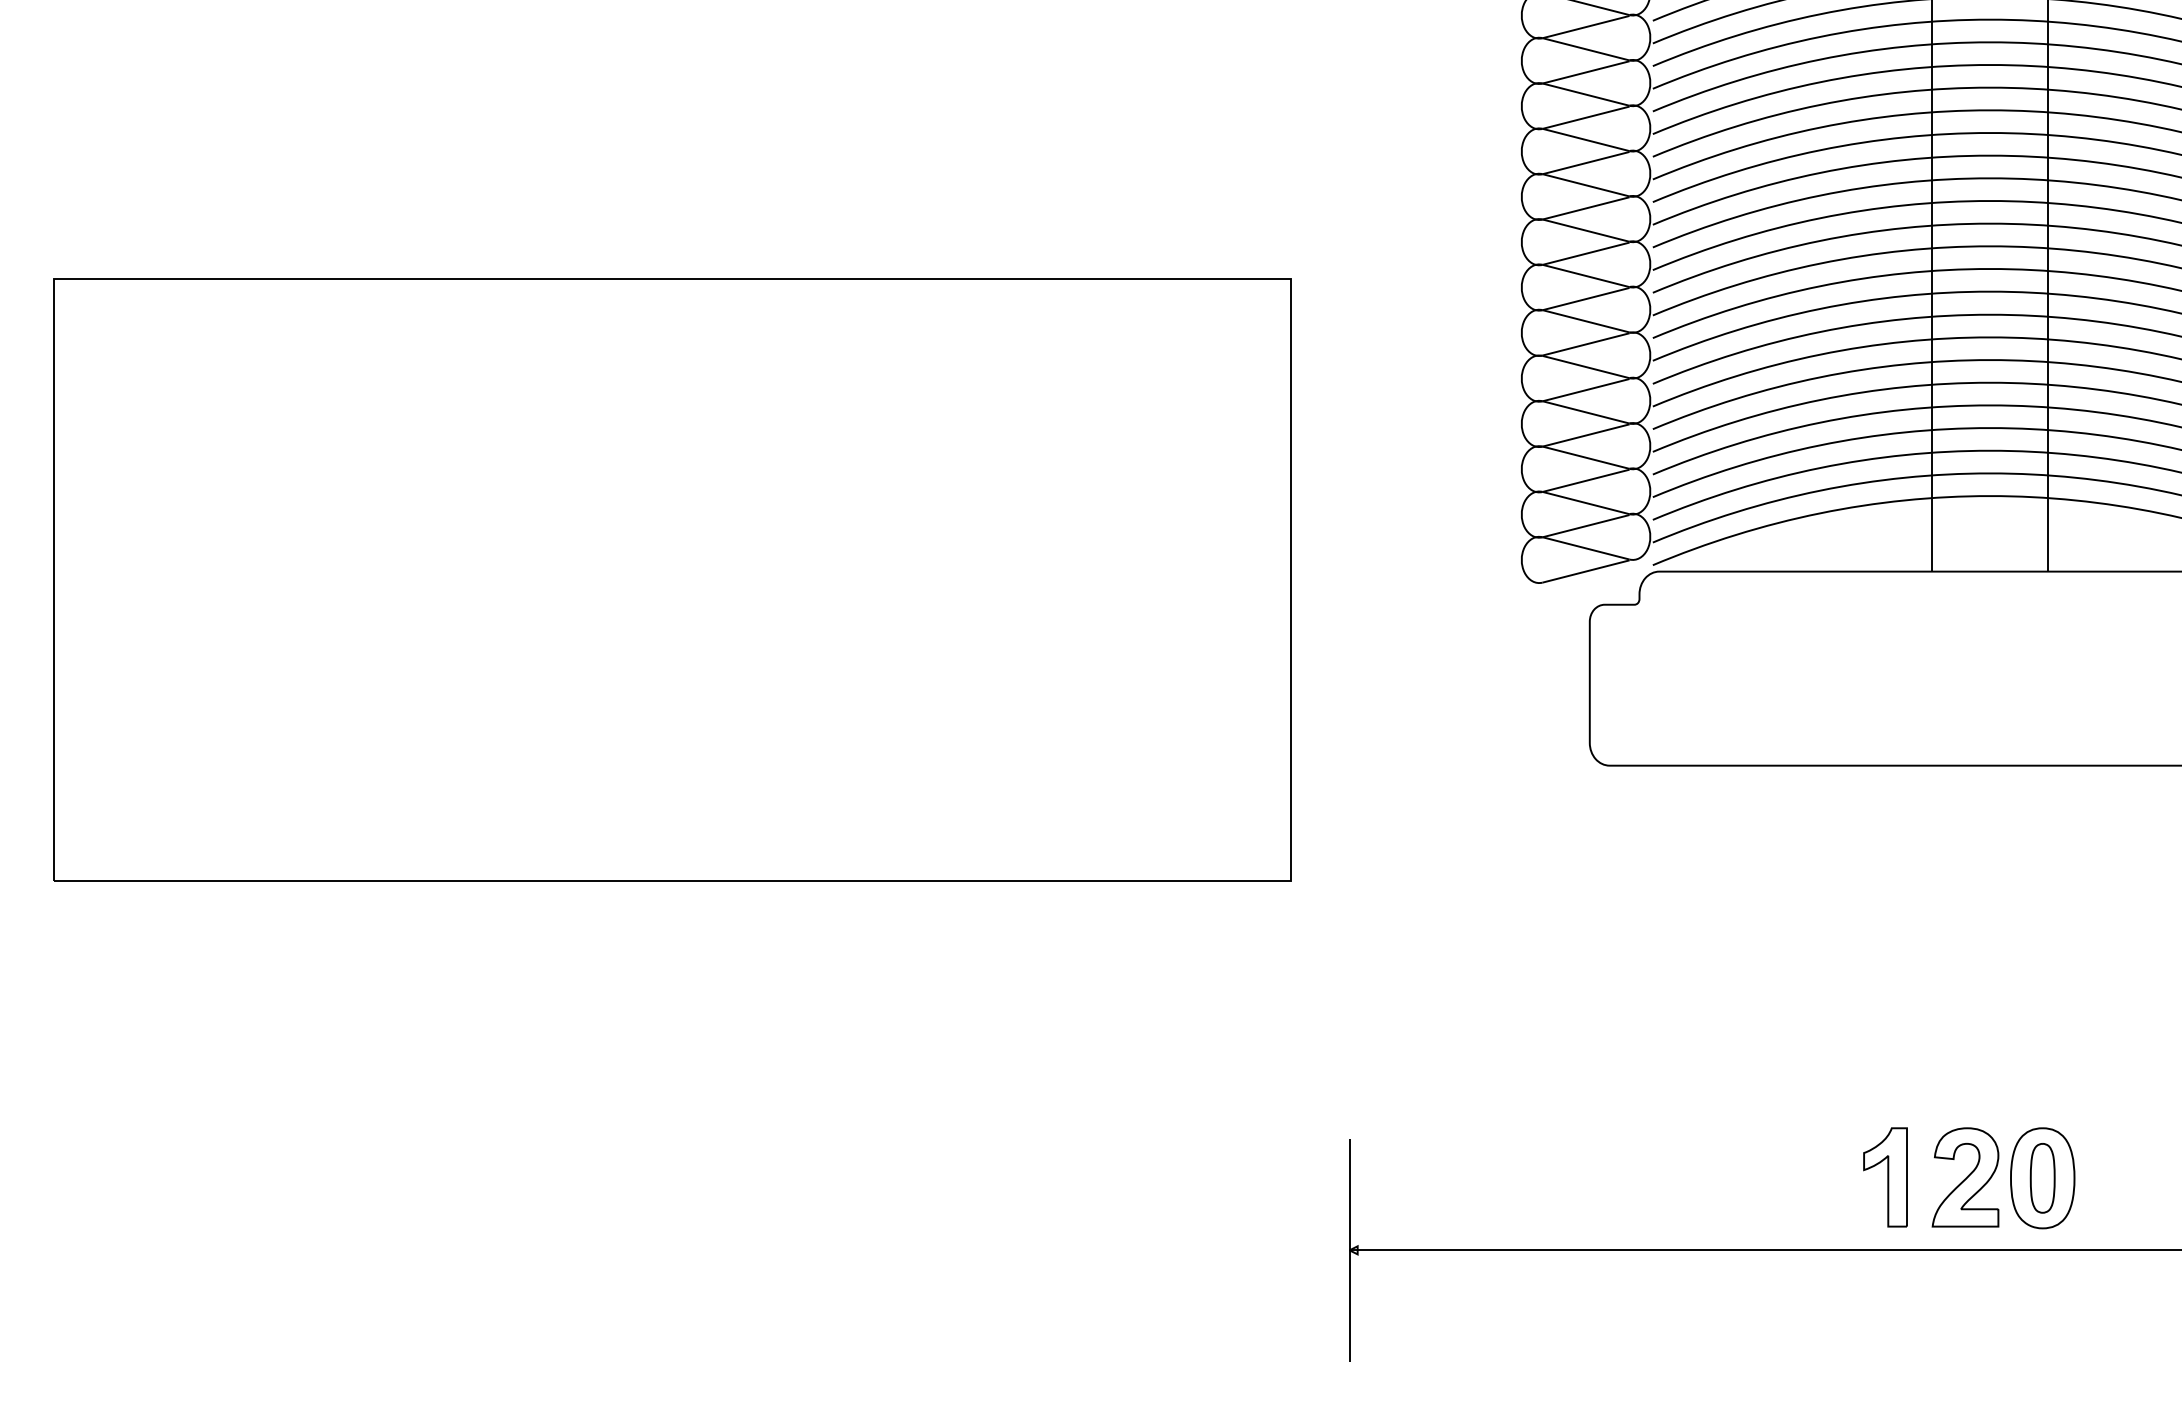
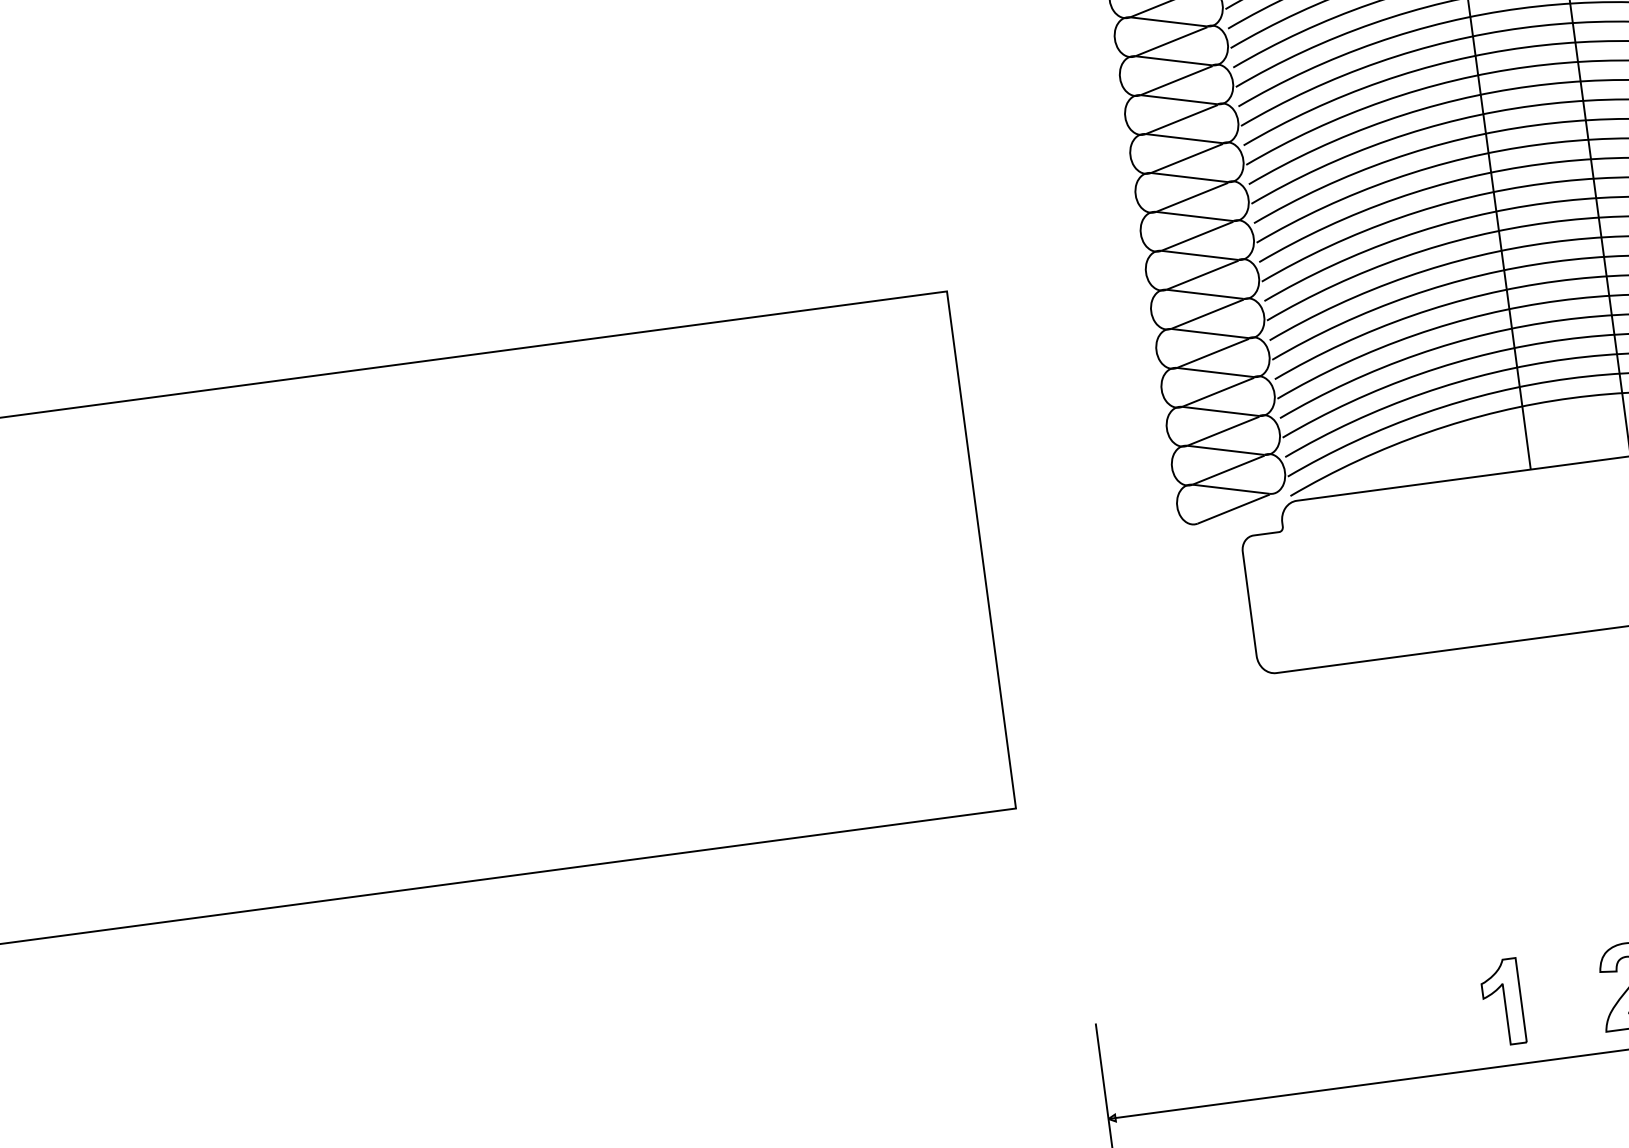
part: (1885, 1177) -> (1502, 1002), moved

